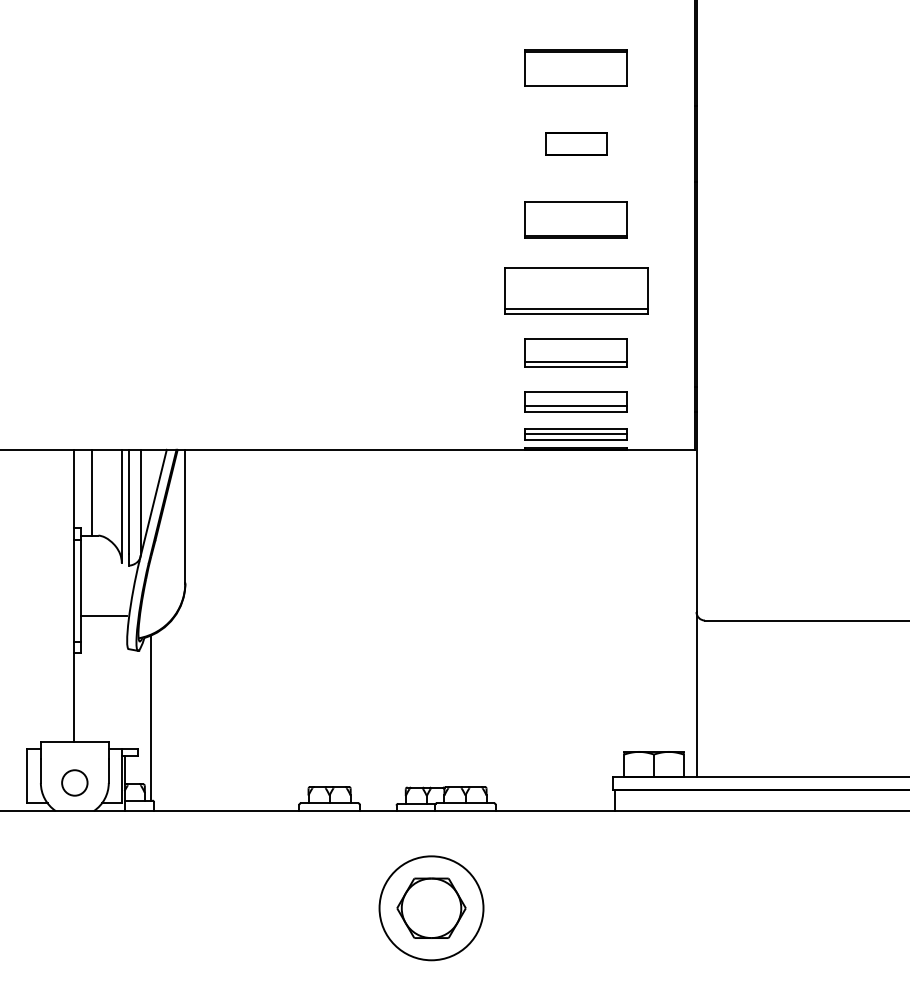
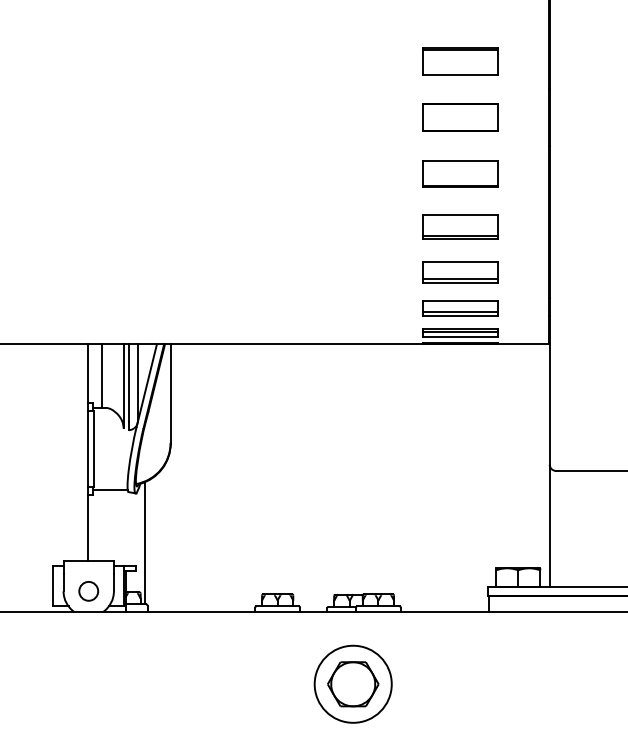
part: (575, 143) -> (459, 117), size x1.67
part: (575, 290) -> (459, 226), size x0.71
line: (104, 616) -> (110, 490), moved

